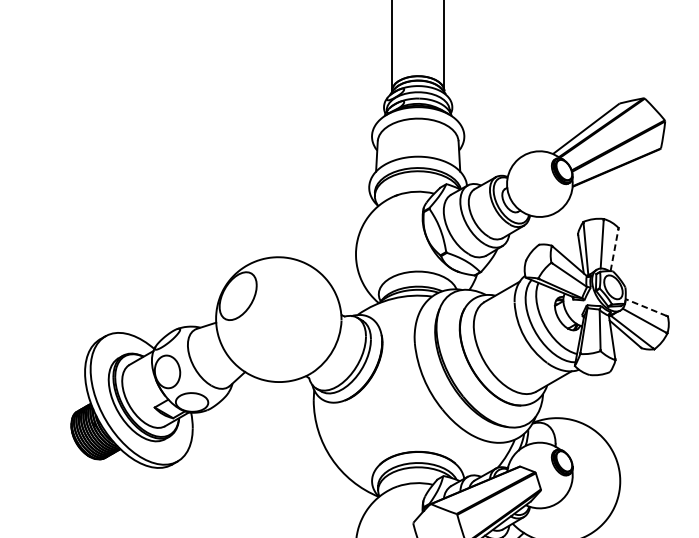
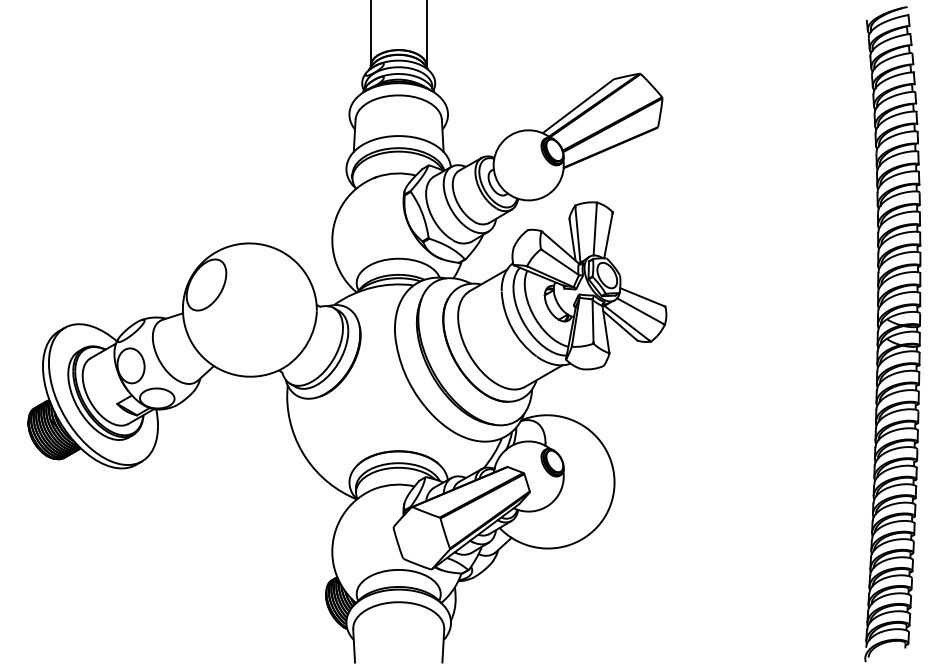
line: (614, 249) -> (608, 235), dashed -> solid
line: (646, 307) -> (642, 297), dashed -> solid

